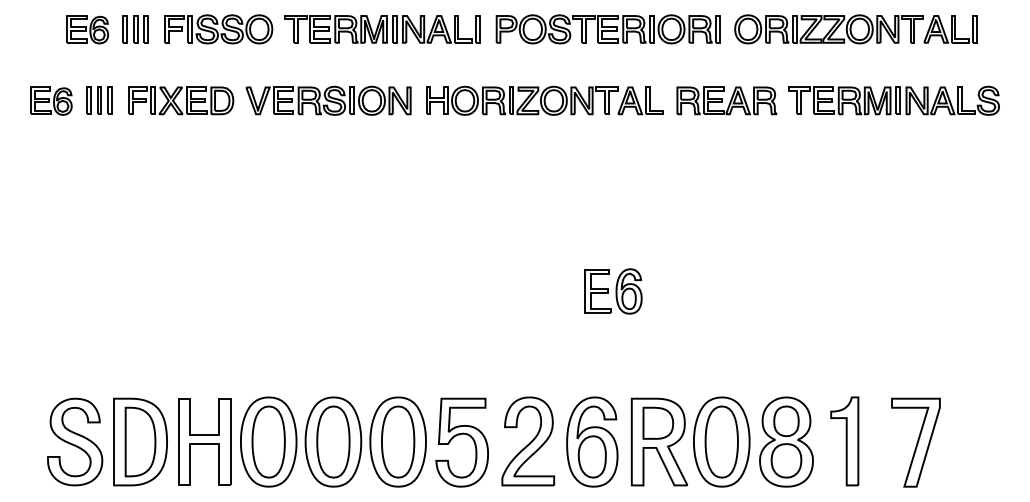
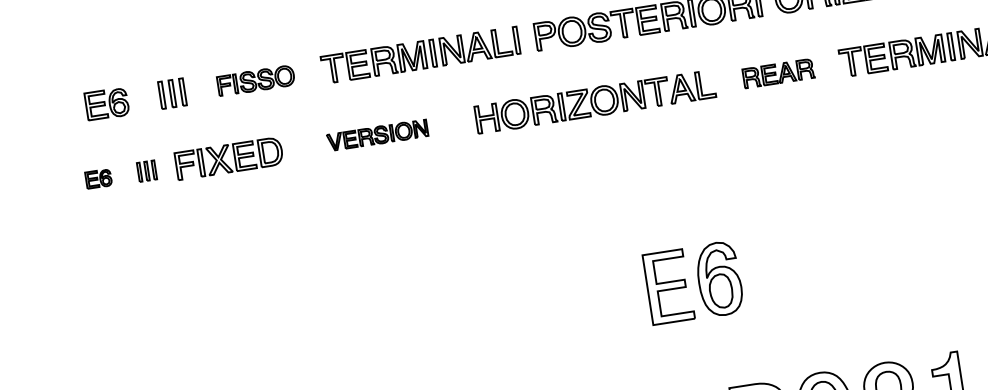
part: (87, 29) -> (106, 103), moved
part: (218, 29) -> (255, 80), size x0.7
part: (51, 100) -> (98, 178), size x0.6
part: (99, 100) -> (147, 170), size x0.7
part: (328, 100) -> (377, 135), size x0.6
part: (726, 100) -> (778, 73), size x0.7
part: (613, 291) -> (694, 283), size x1.6

